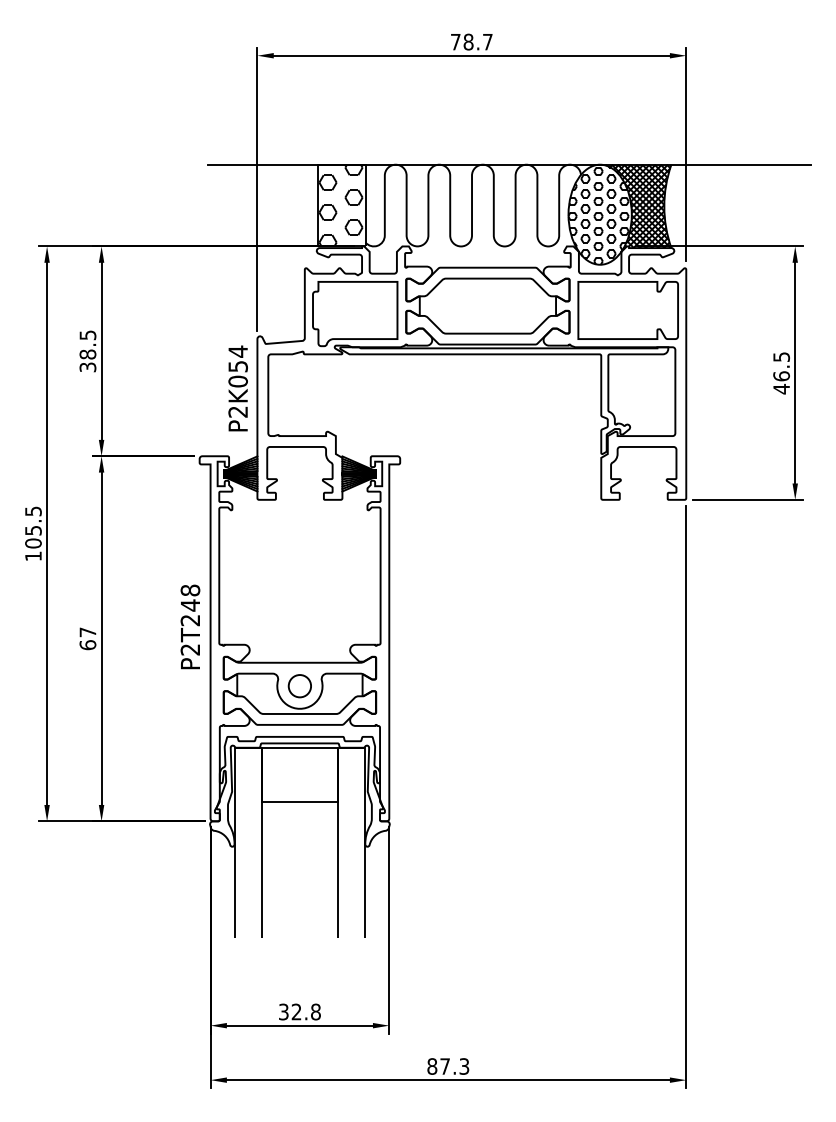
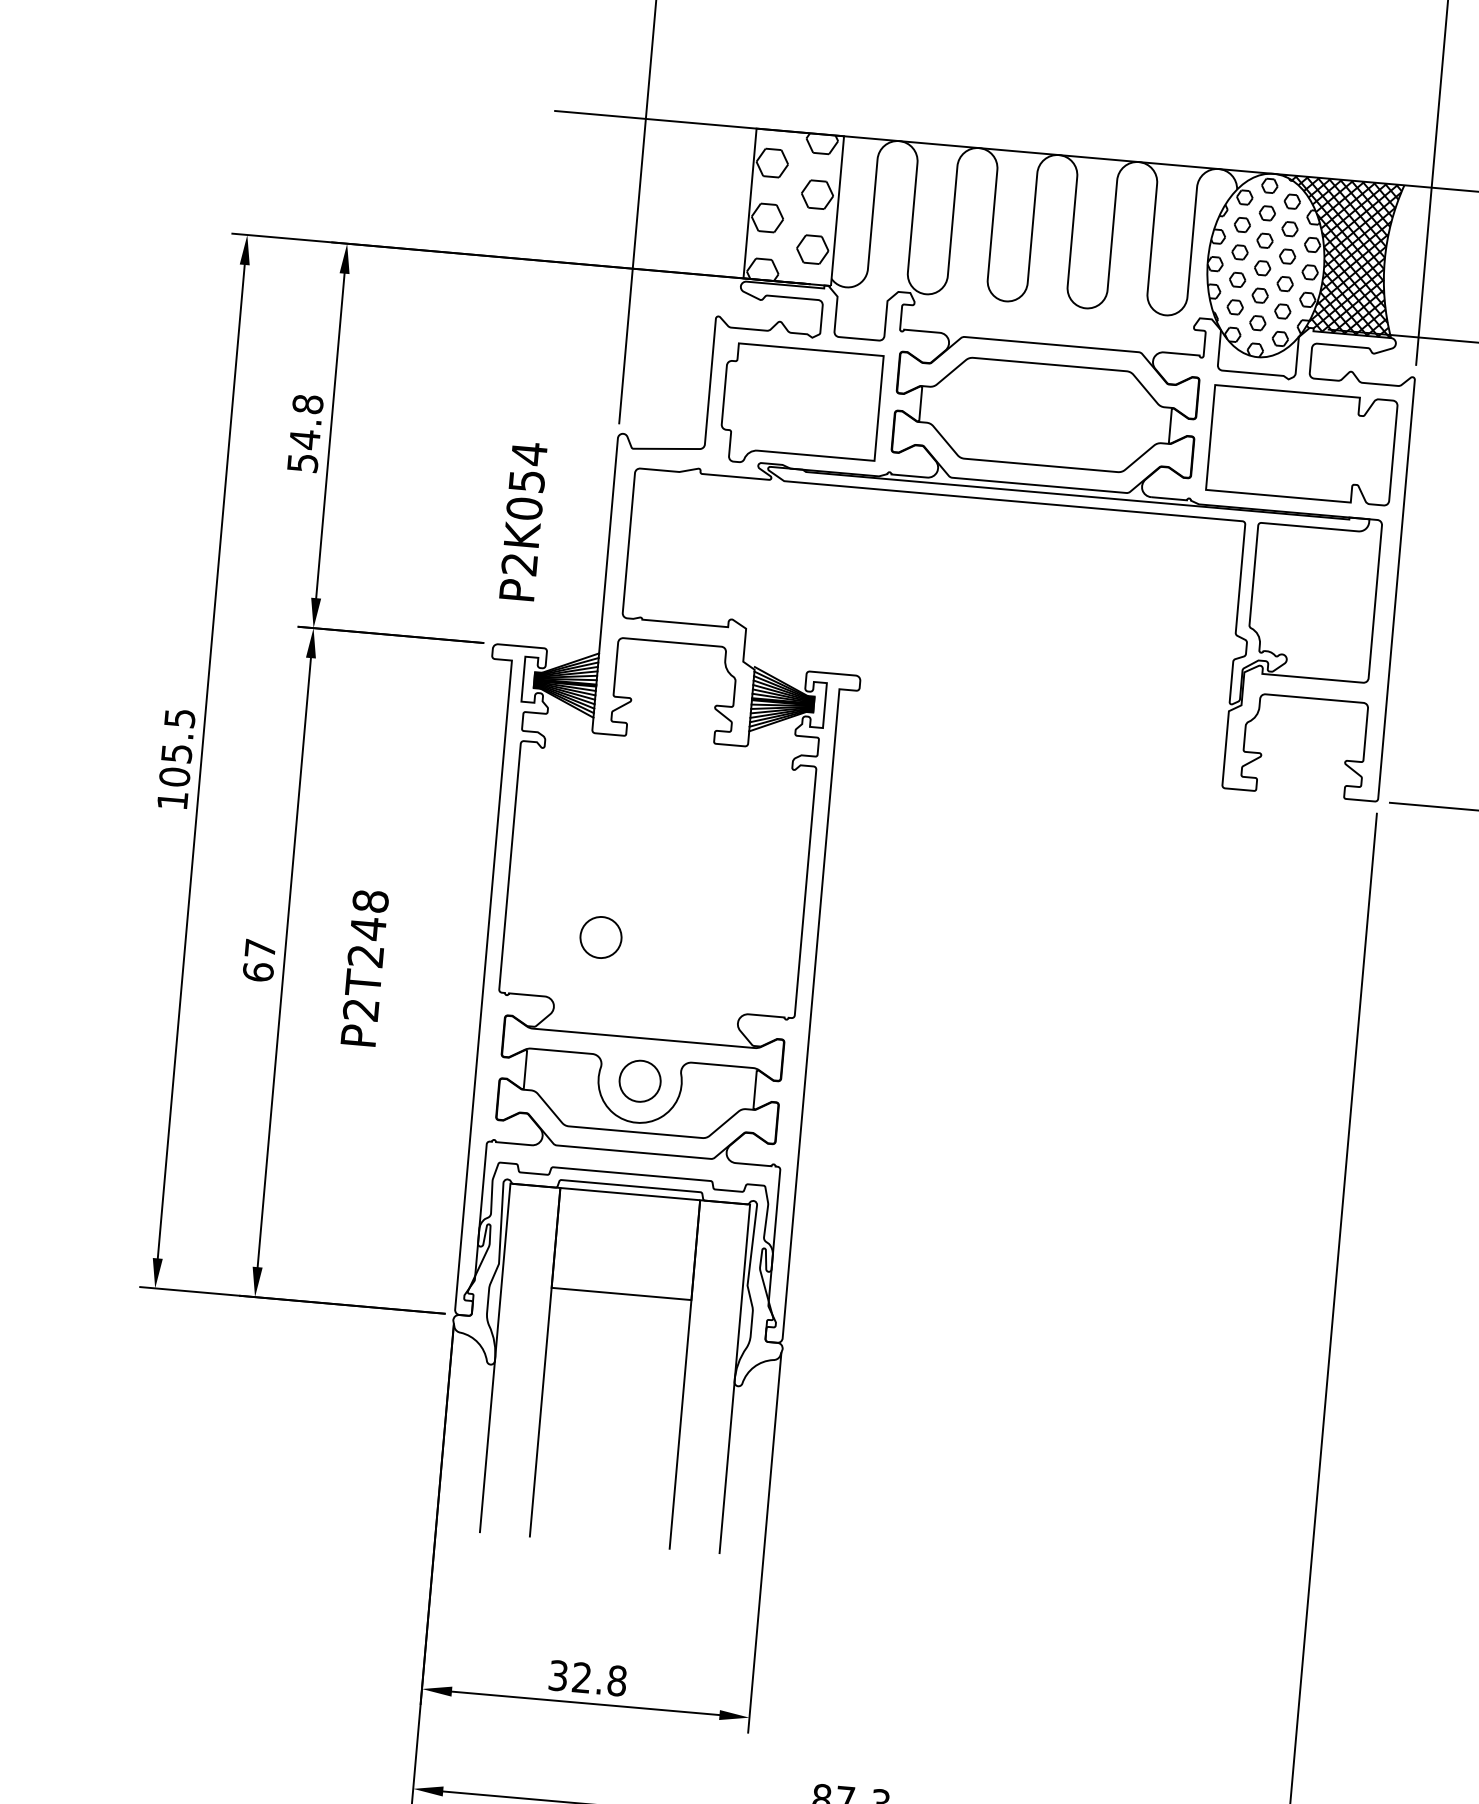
text: (87, 350) -> (304, 432), 38.5 -> 54.8
text: (237, 388) -> (522, 521), moved
circle: (271, 610) -> (600, 938), added
text: (190, 626) -> (364, 967), moved

